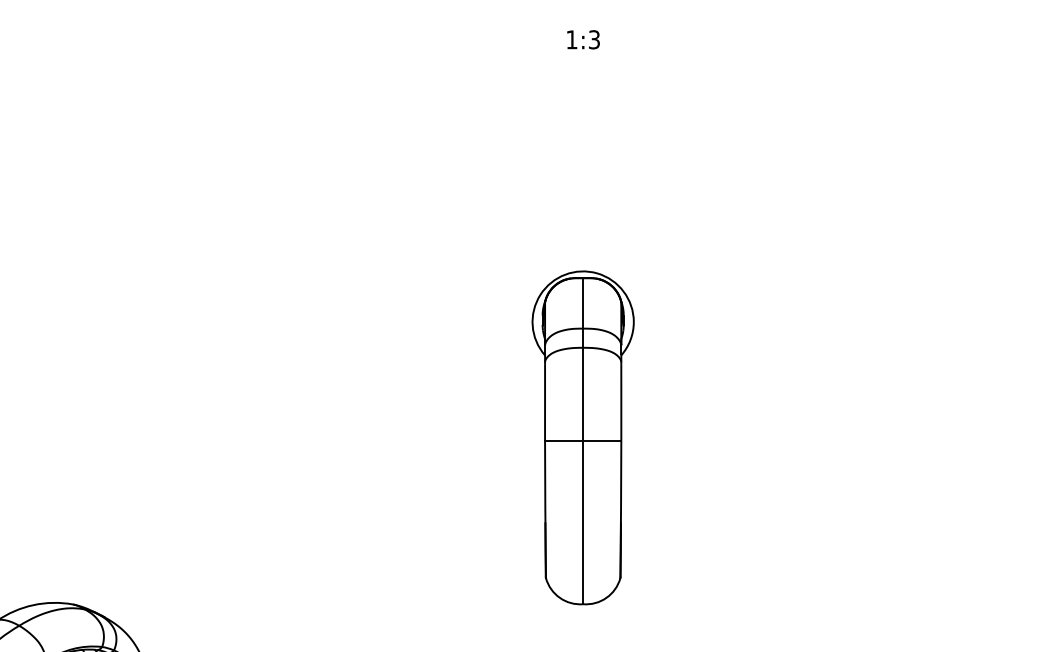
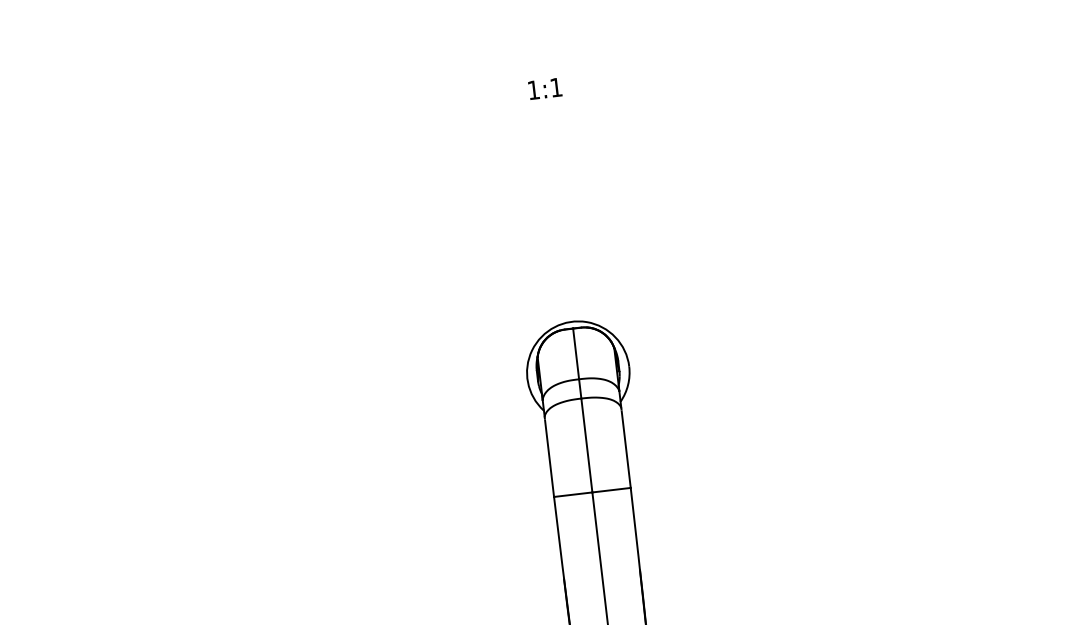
text: (594, 39) -> (556, 87), 1:3 -> 1:1

